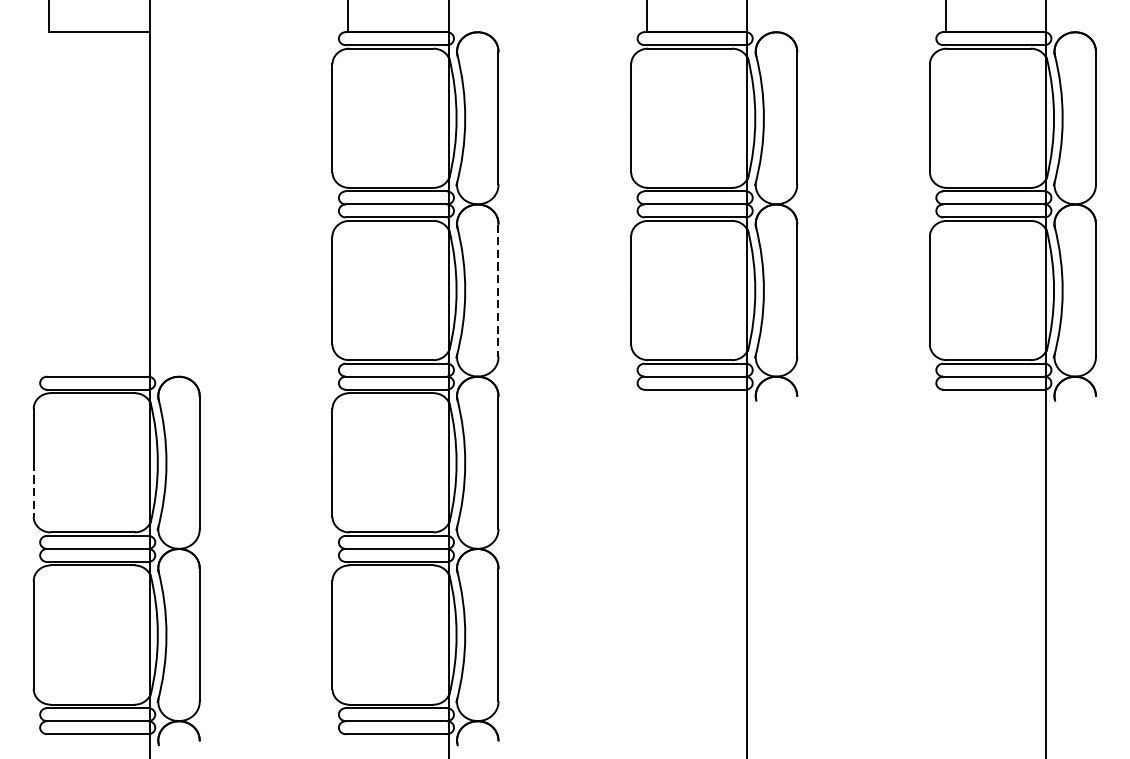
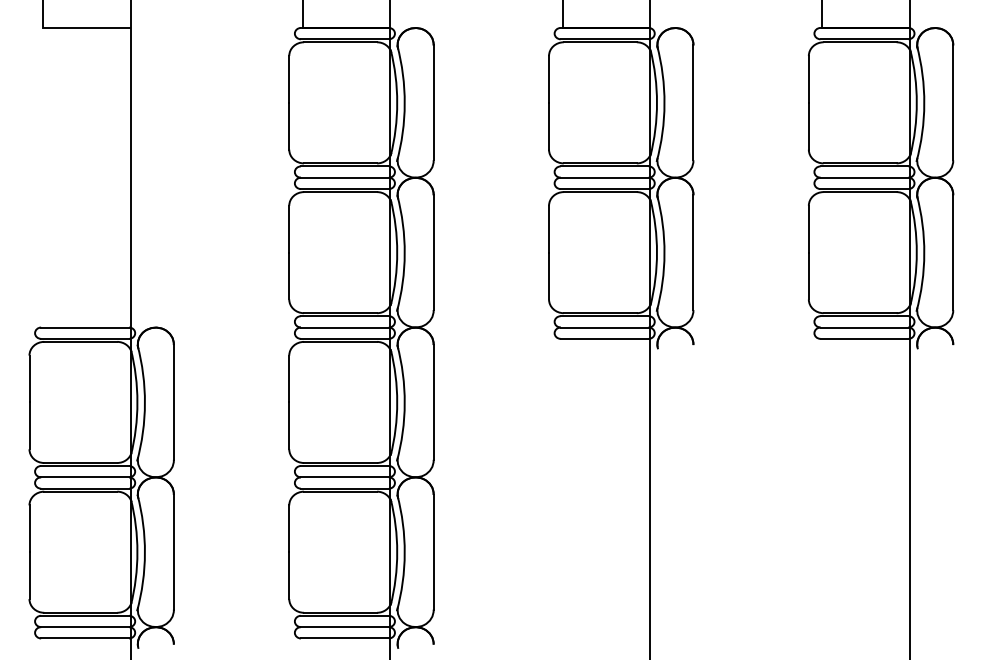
line: (498, 291) -> (433, 253), dashed -> solid
line: (33, 490) -> (29, 426), dashed -> solid

